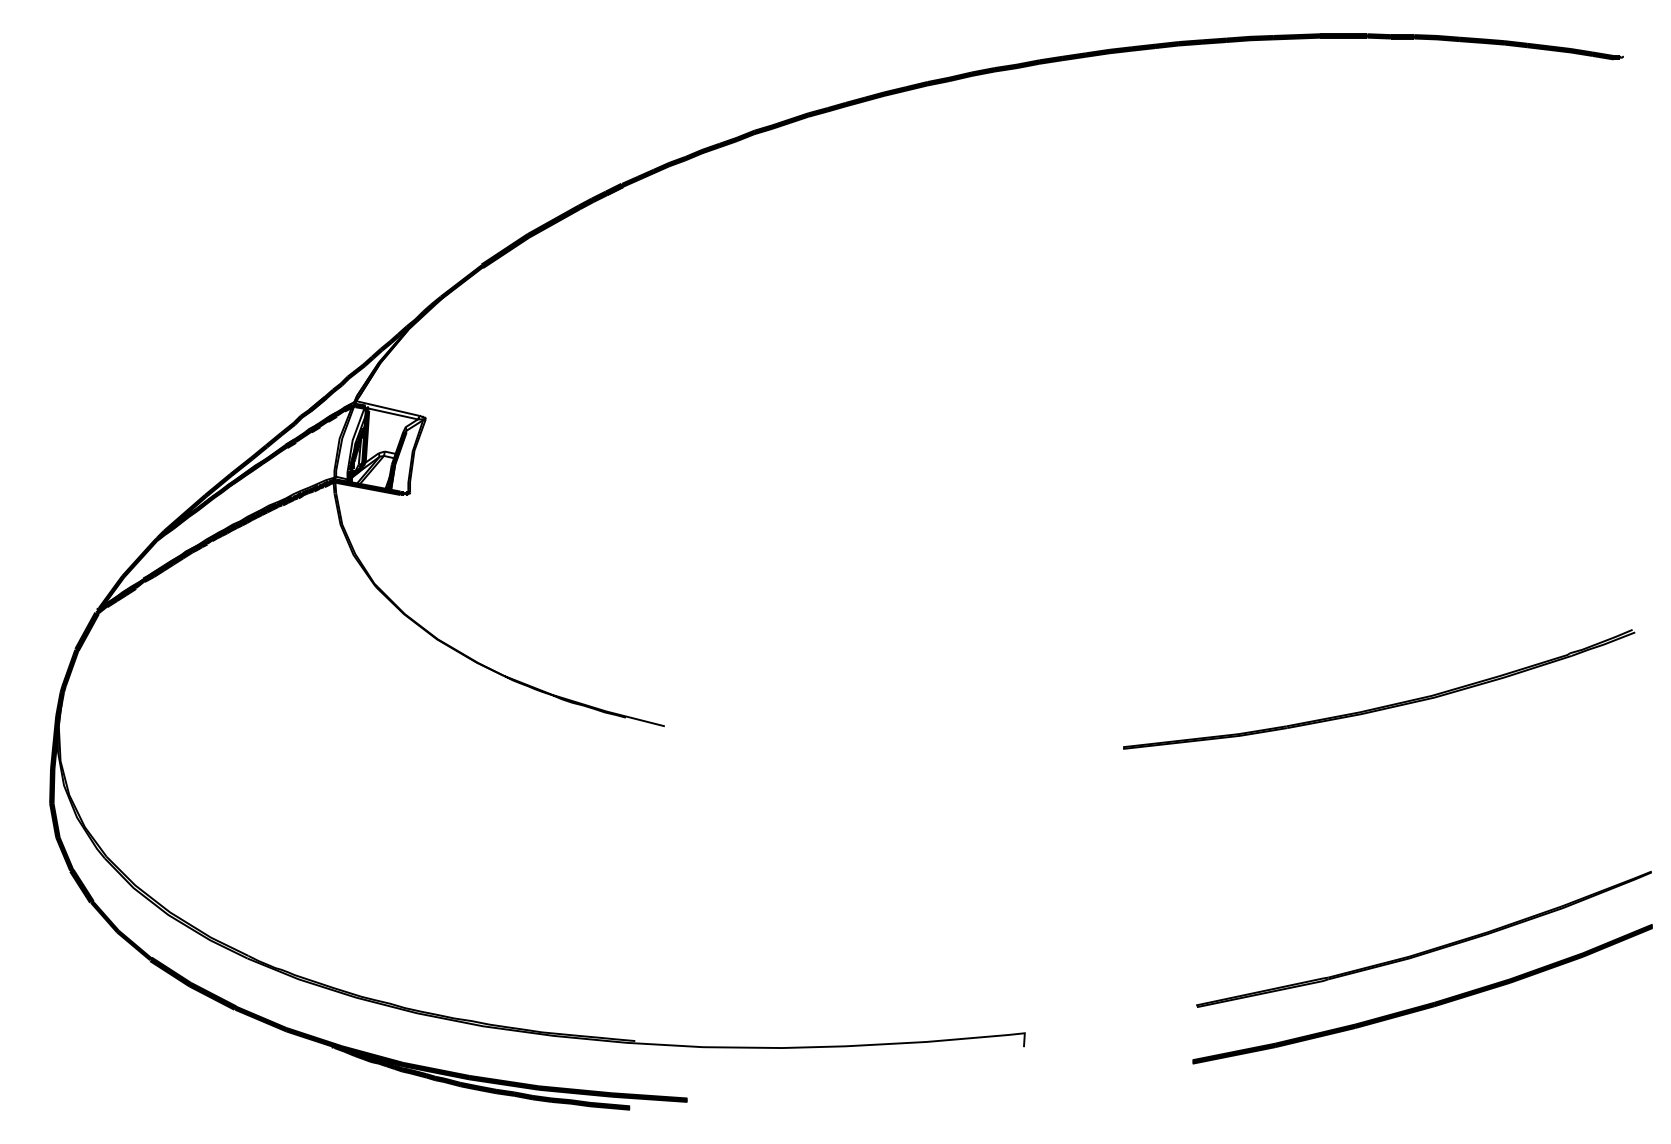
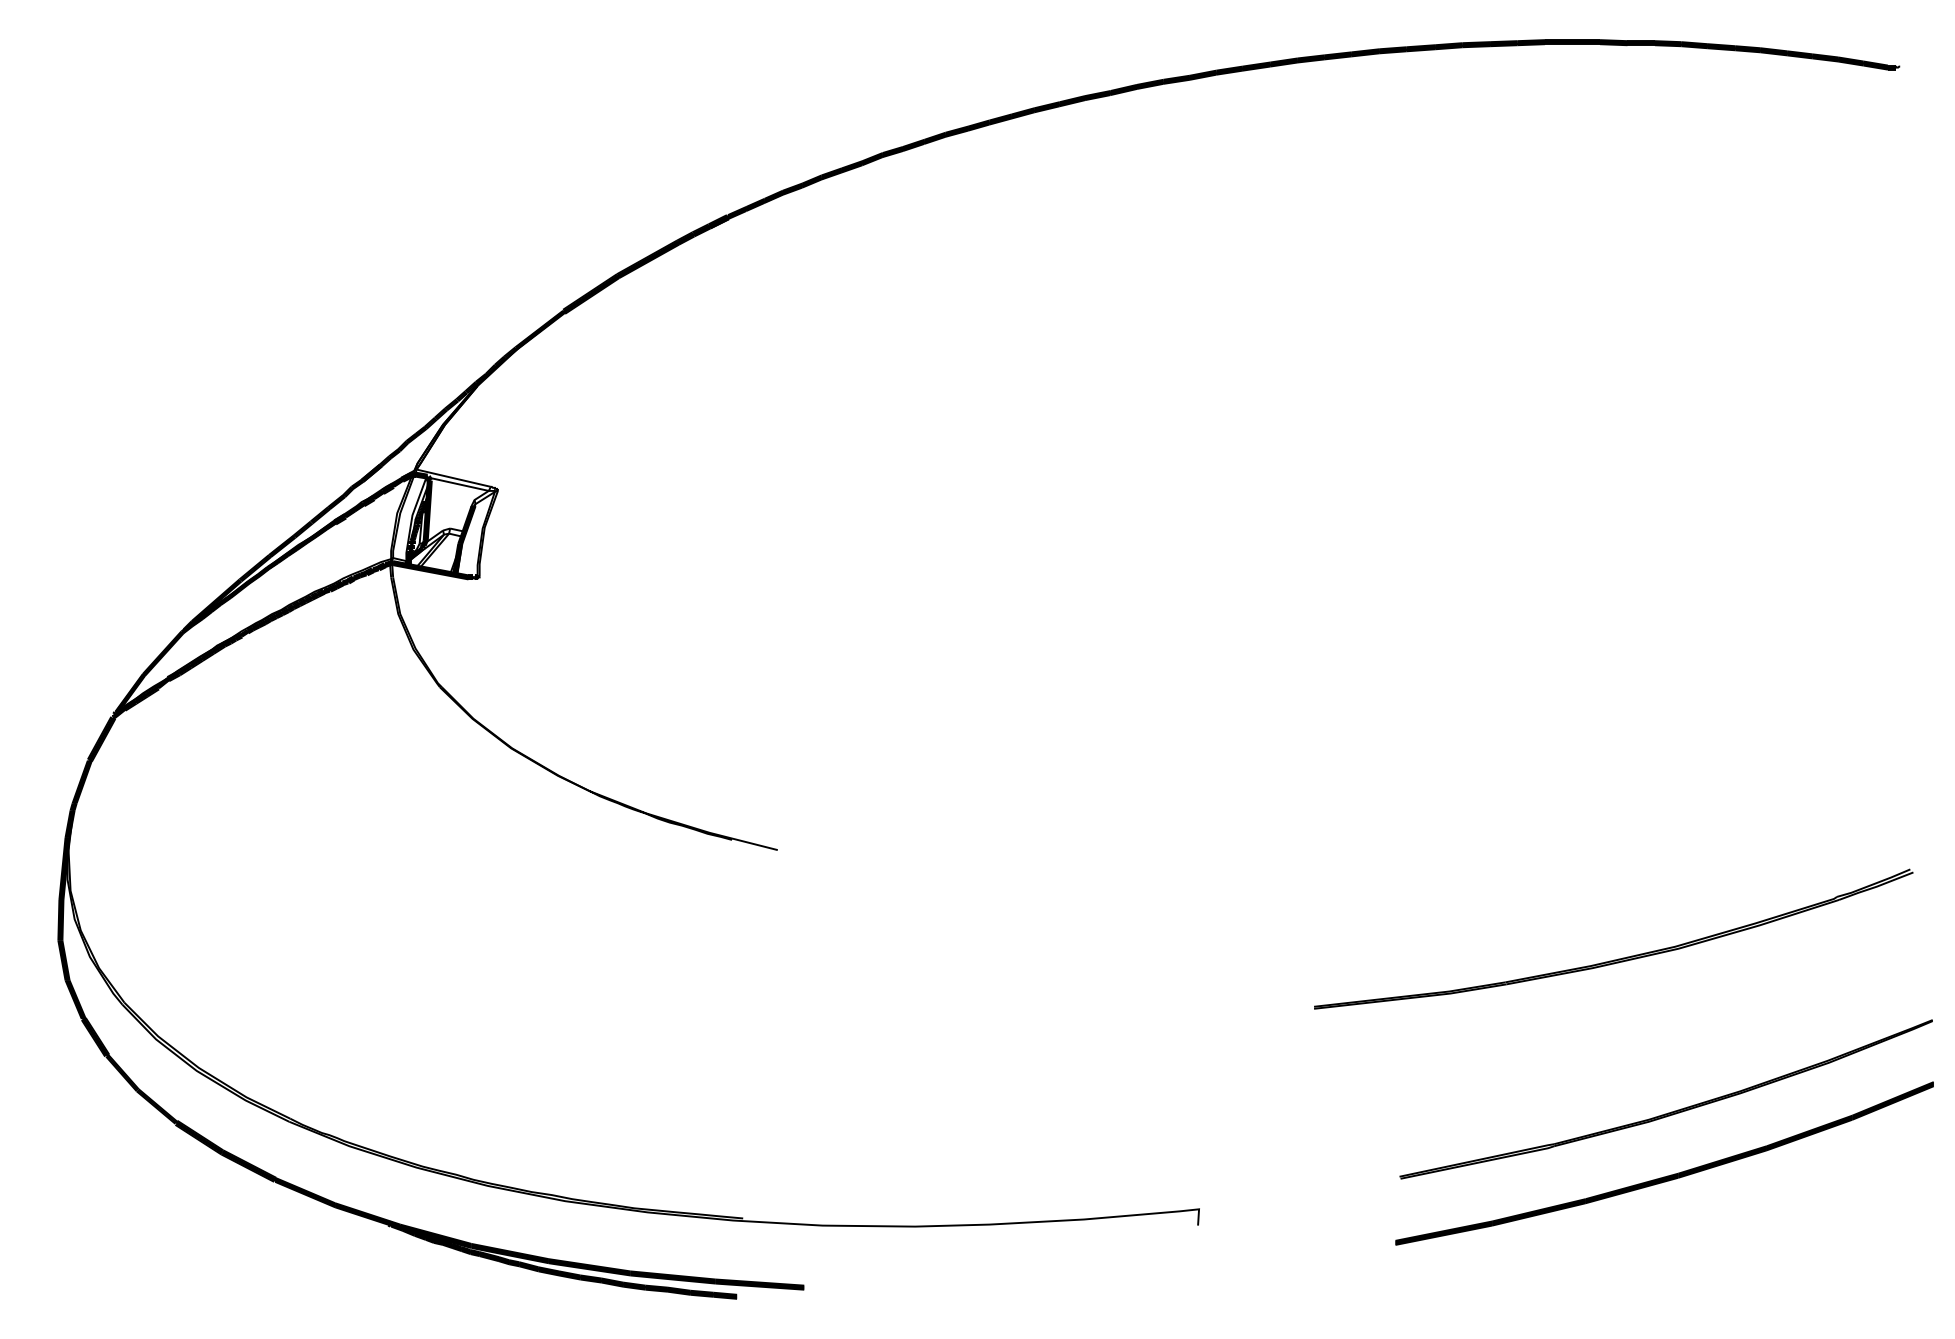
part: (1384, 705) -> (1619, 957), moved

